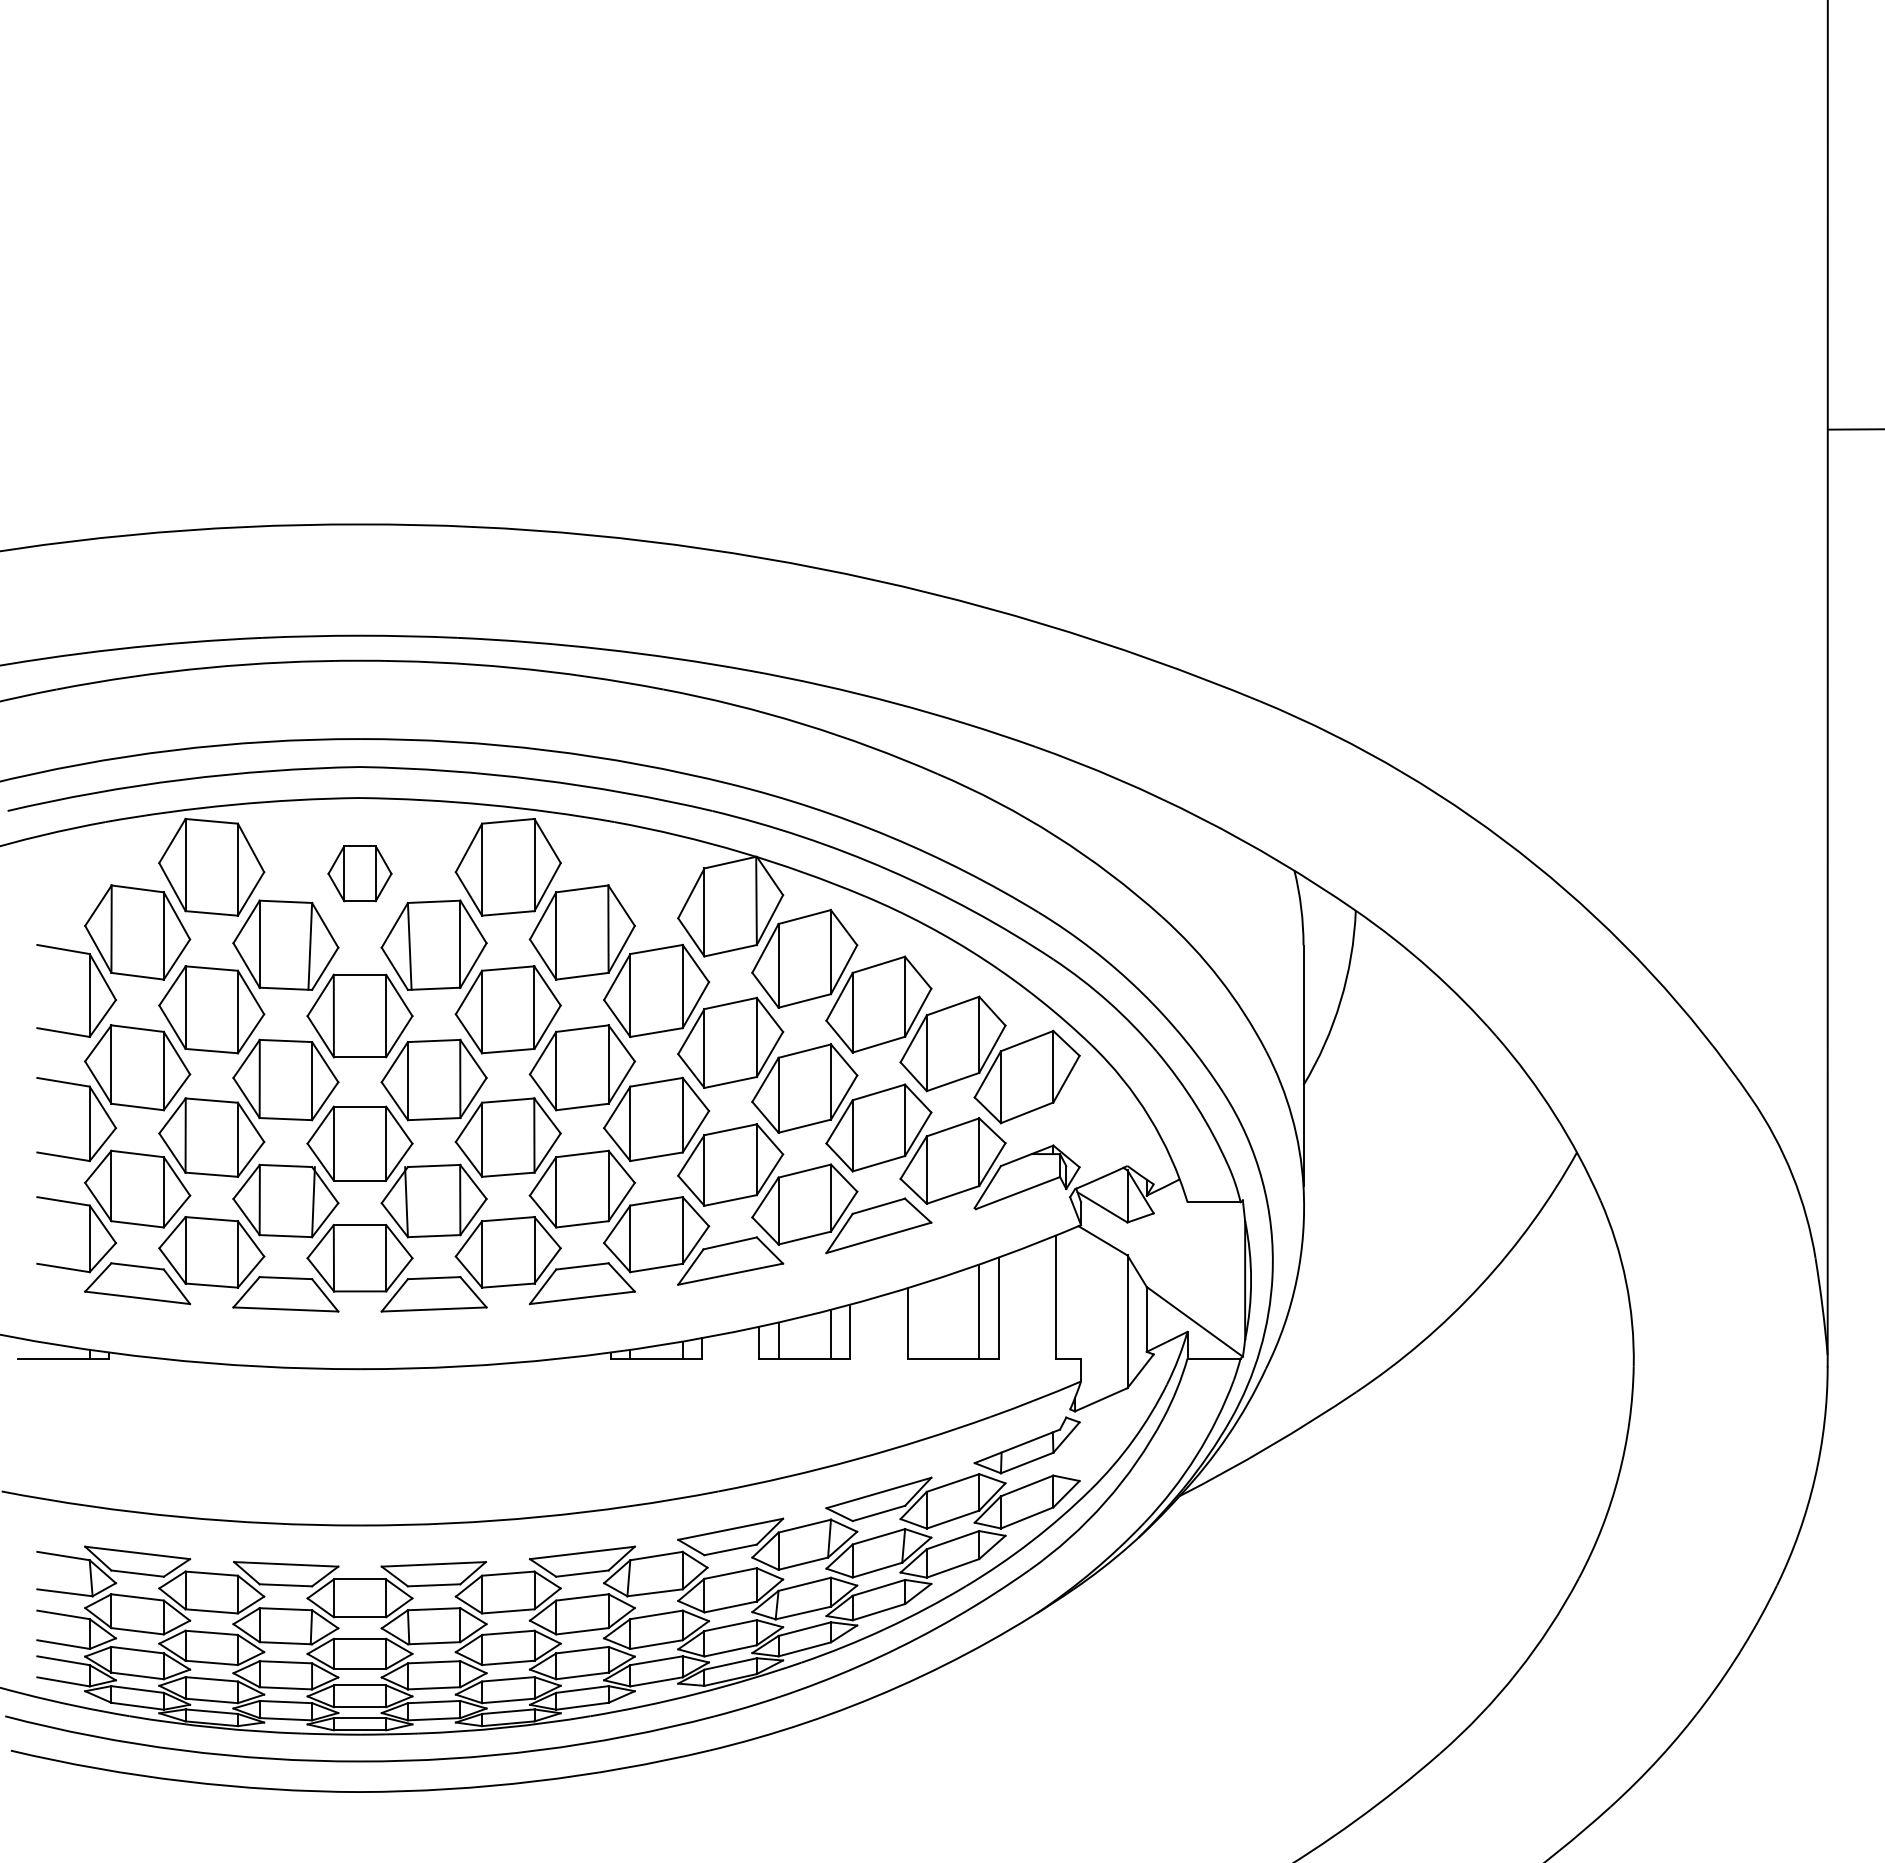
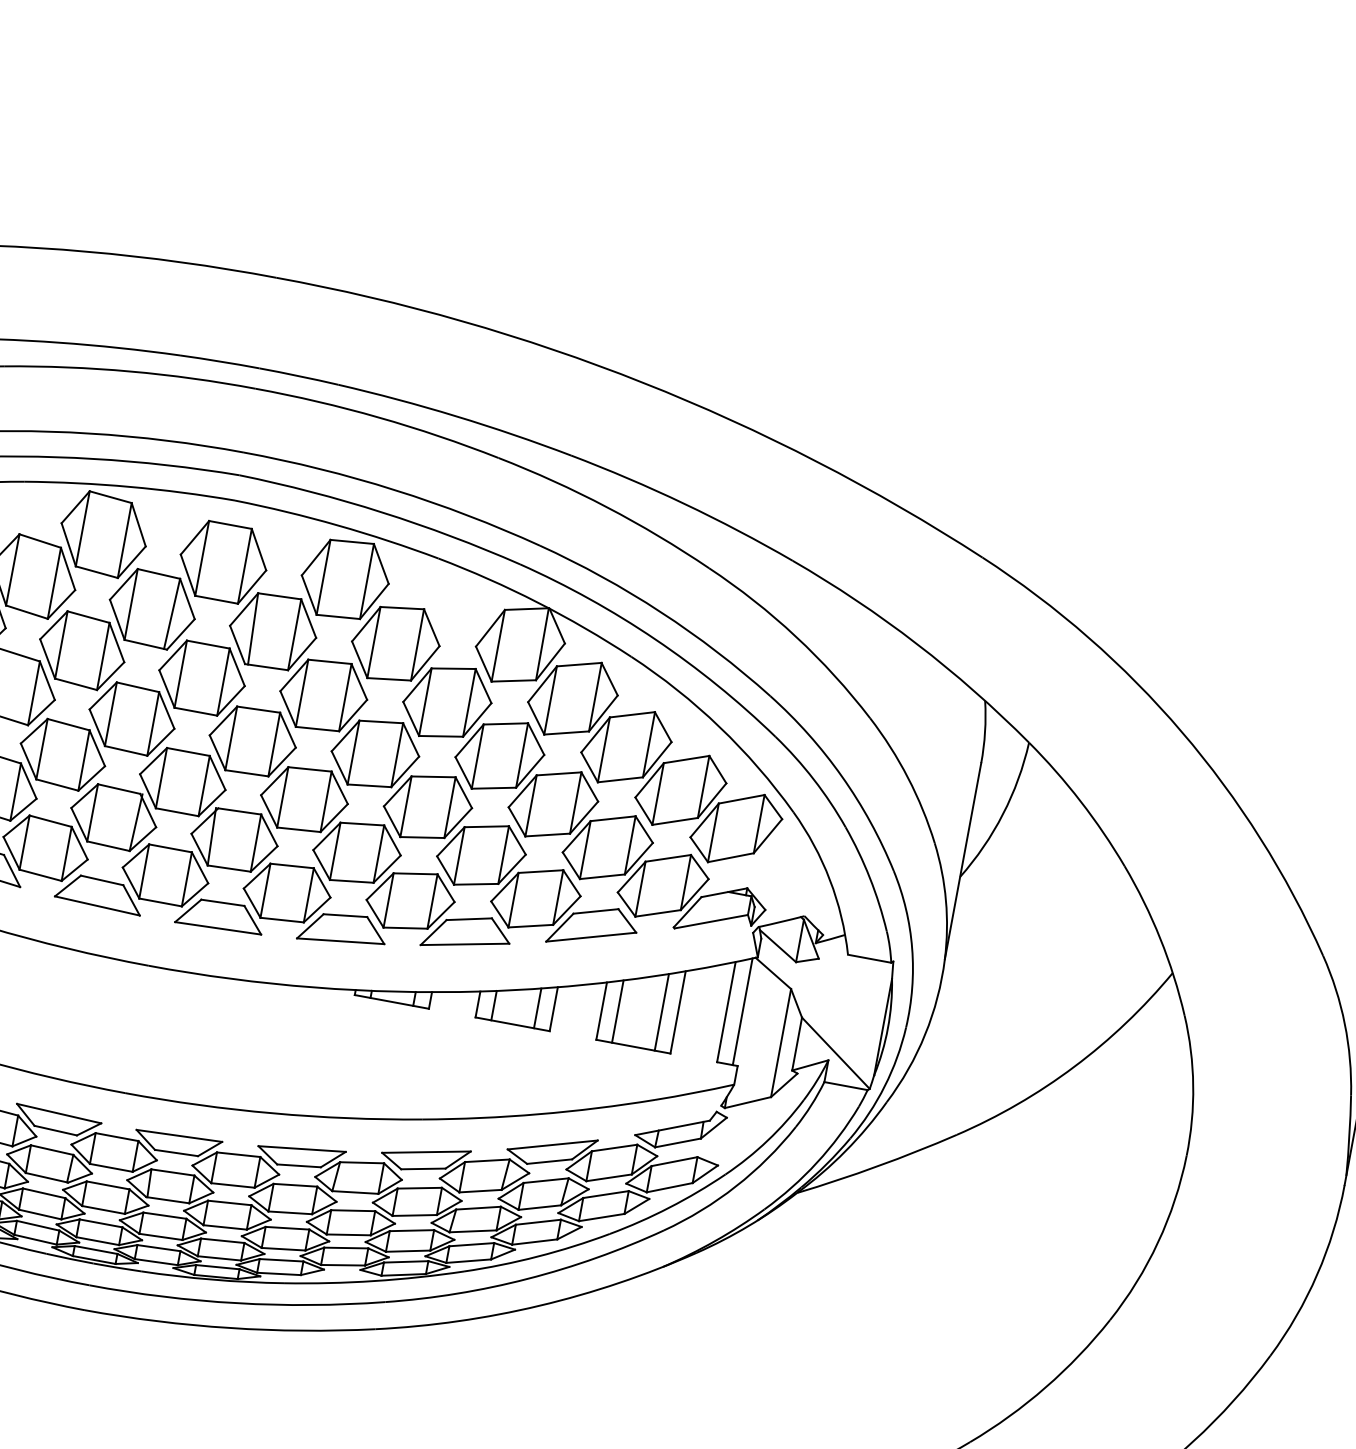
part: (359, 873) -> (223, 561), size x1.67
line: (1075, 1292) -> (743, 1011), added
line: (926, 1320) -> (617, 1011), added

